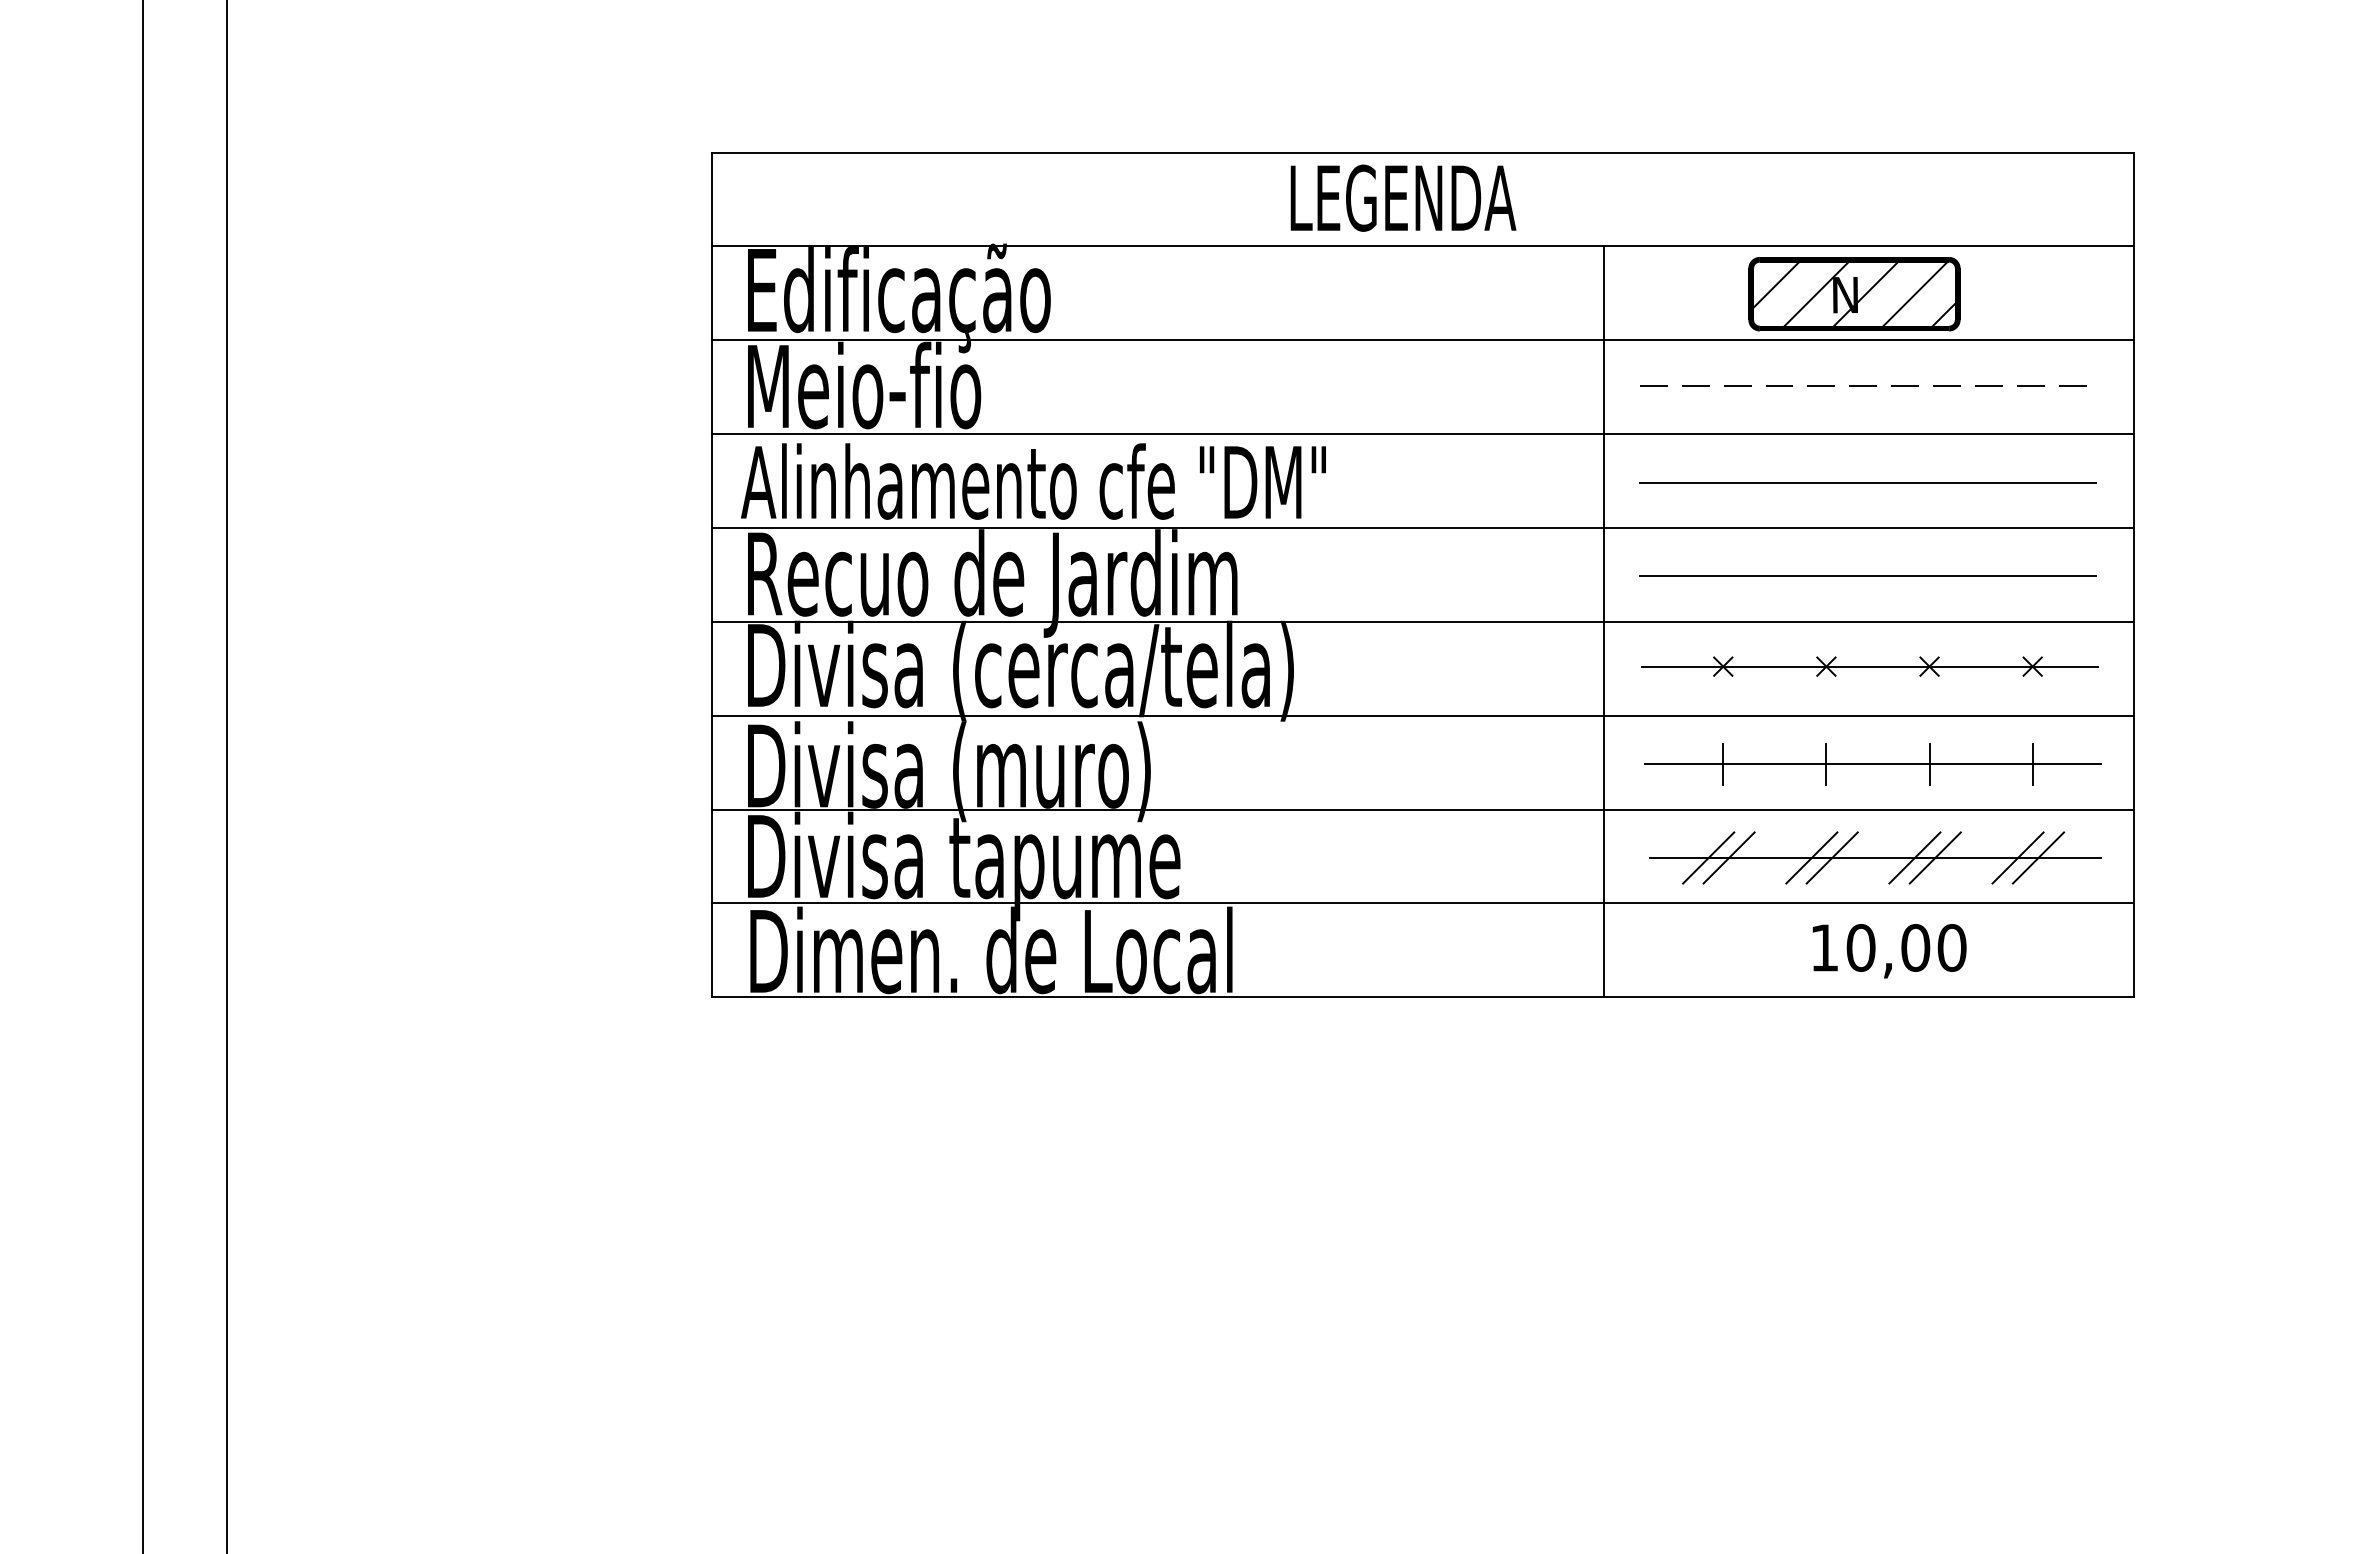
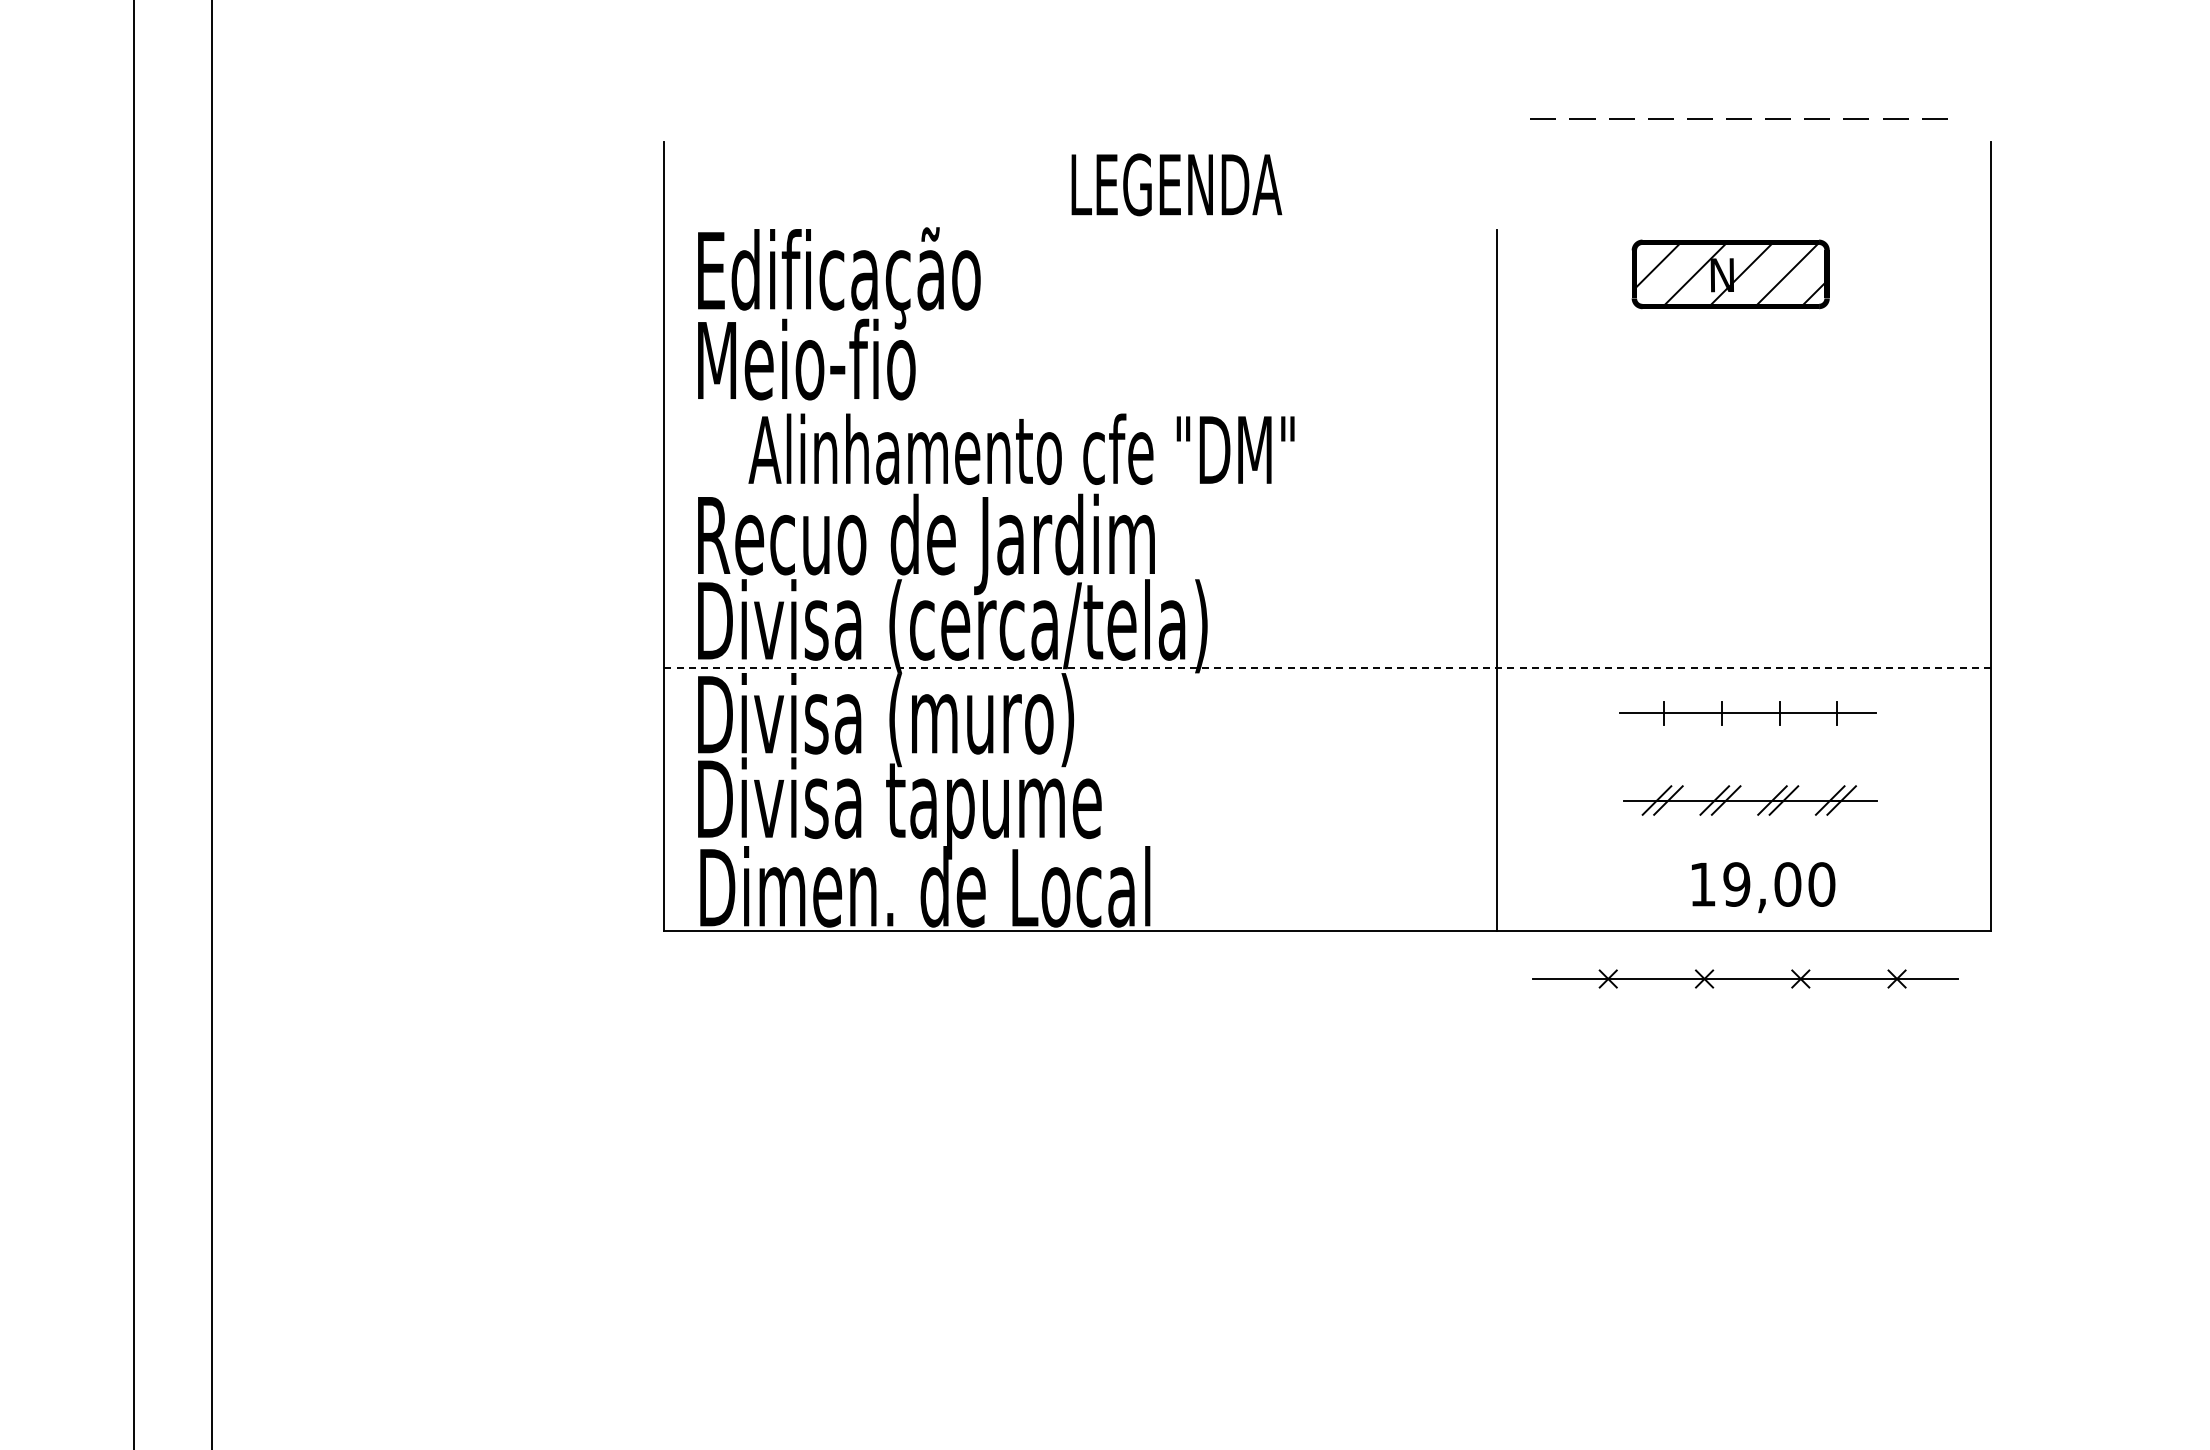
line: (1422, 152) -> (1327, 142), removed
text: (1403, 197) -> (1176, 184), moved
line: (1422, 246) -> (1327, 229), removed
line: (1422, 340) -> (1327, 317), removed
line: (1862, 386) -> (1738, 118), moved
line: (1422, 434) -> (1327, 405), removed
text: (1033, 480) -> (1021, 448), moved
line: (1868, 482) -> (1743, 450), removed
line: (1422, 527) -> (1327, 492), removed
line: (1868, 576) -> (1743, 537), removed
line: (1422, 622) -> (1327, 580), removed
part: (1870, 666) -> (1745, 978), moved
line: (1423, 715) -> (1328, 667), solid -> dashed
part: (1872, 763) -> (1747, 712), size x0.6
line: (1422, 809) -> (1327, 755), removed
part: (1875, 857) -> (1750, 800), size x0.6
line: (1422, 902) -> (1327, 842), removed
text: (1860, 947) -> (1736, 884), 10,00 -> 19,00

